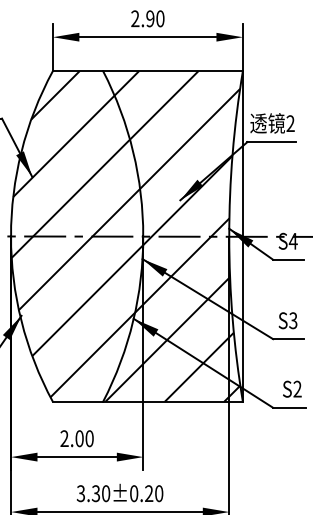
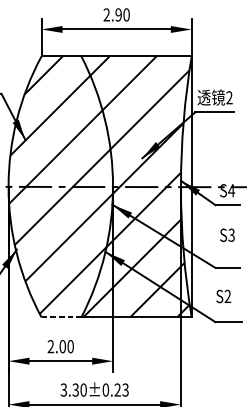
text: (287, 320) -> (226, 235), moved
text: (292, 388) -> (223, 295), moved
line: (78, 401) -> (61, 317), solid -> dashed
text: (159, 493) -> (125, 389), 3.30±0.20 -> 3.30±0.23

